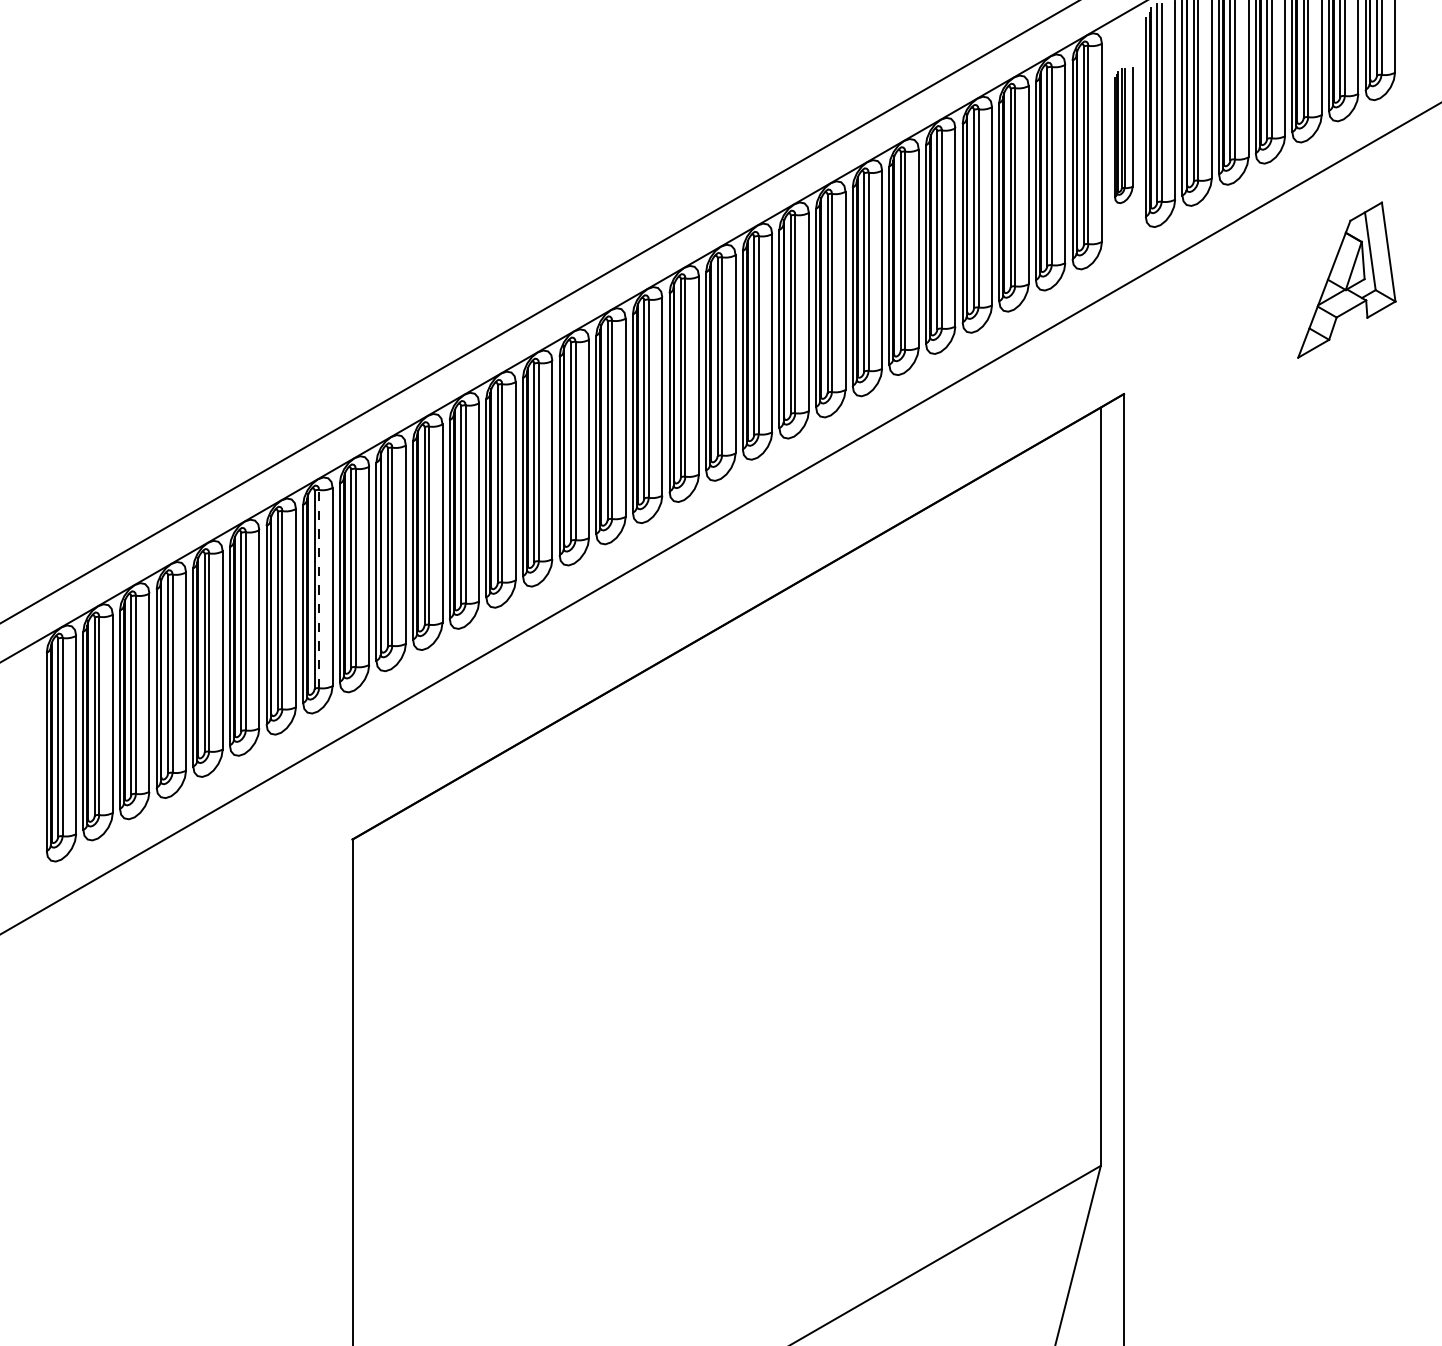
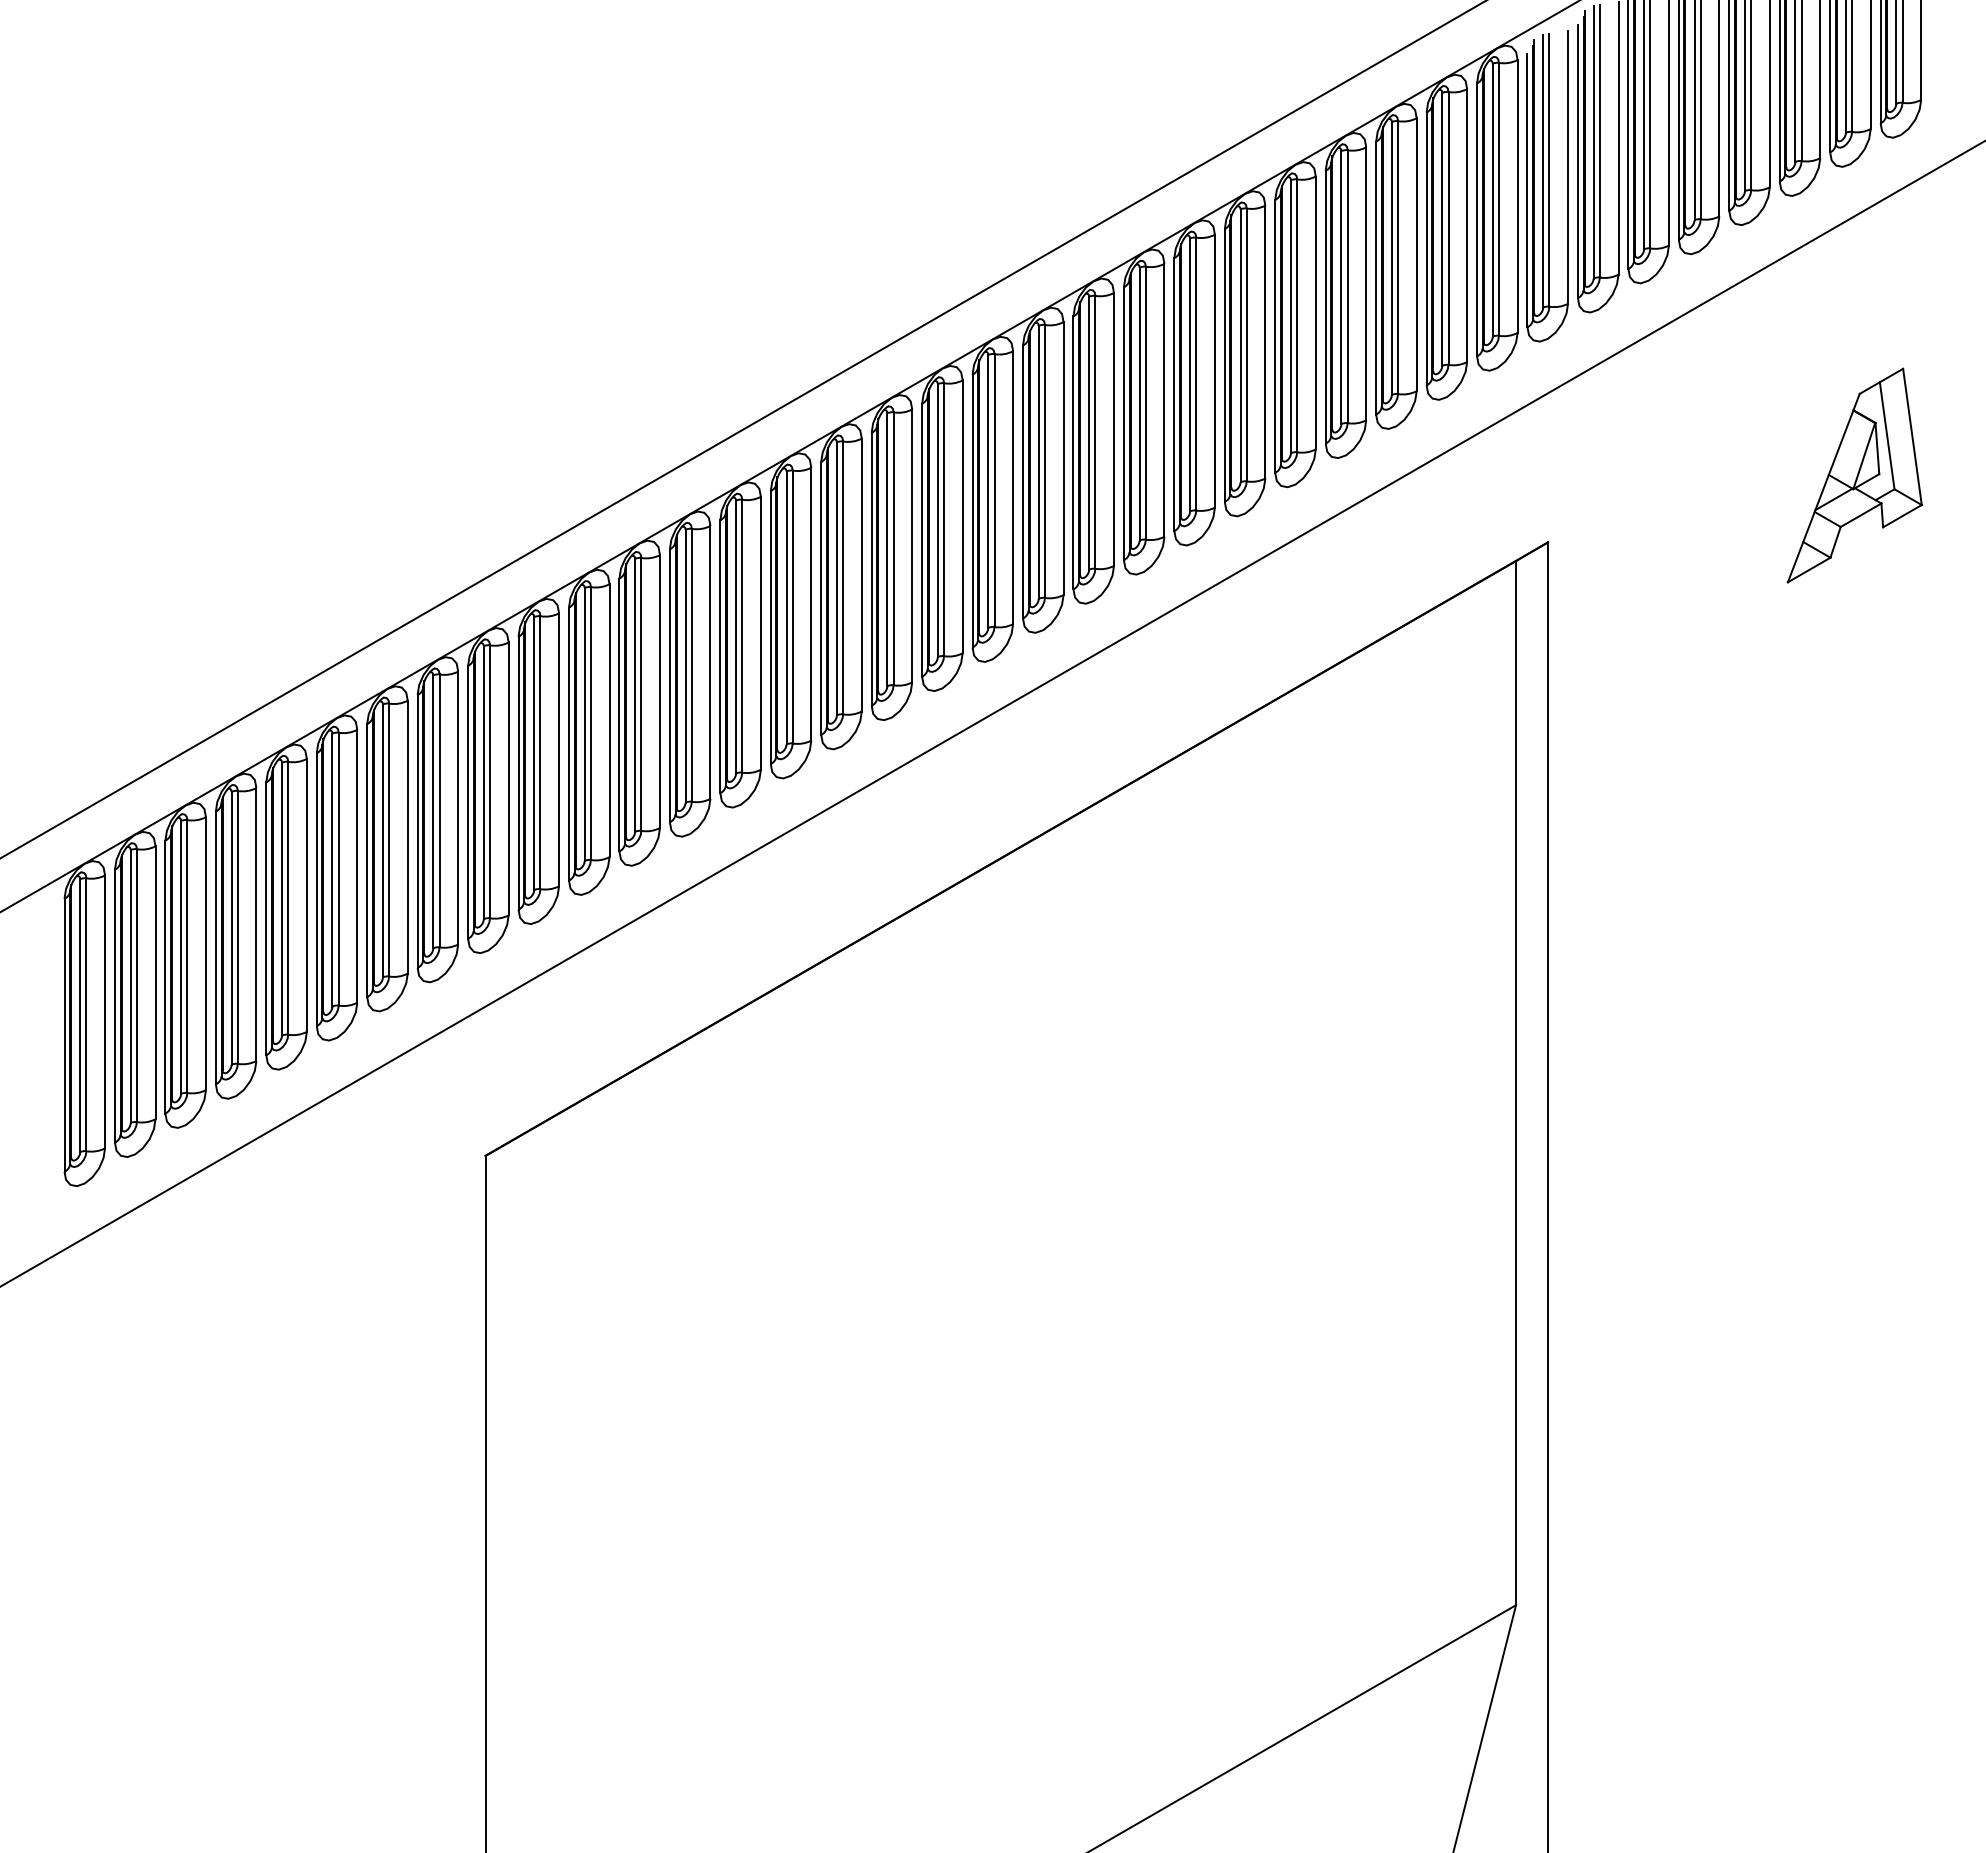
part: (1123, 135) -> (1547, 186), size x1.67
part: (1346, 280) -> (1854, 475), moved
line: (319, 588) -> (439, 810), dashed -> solid

